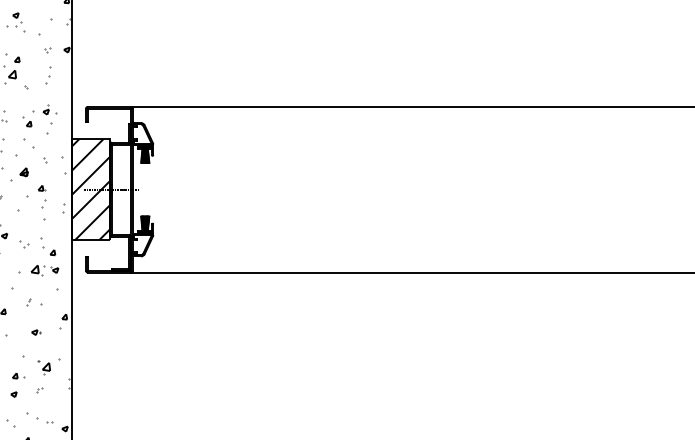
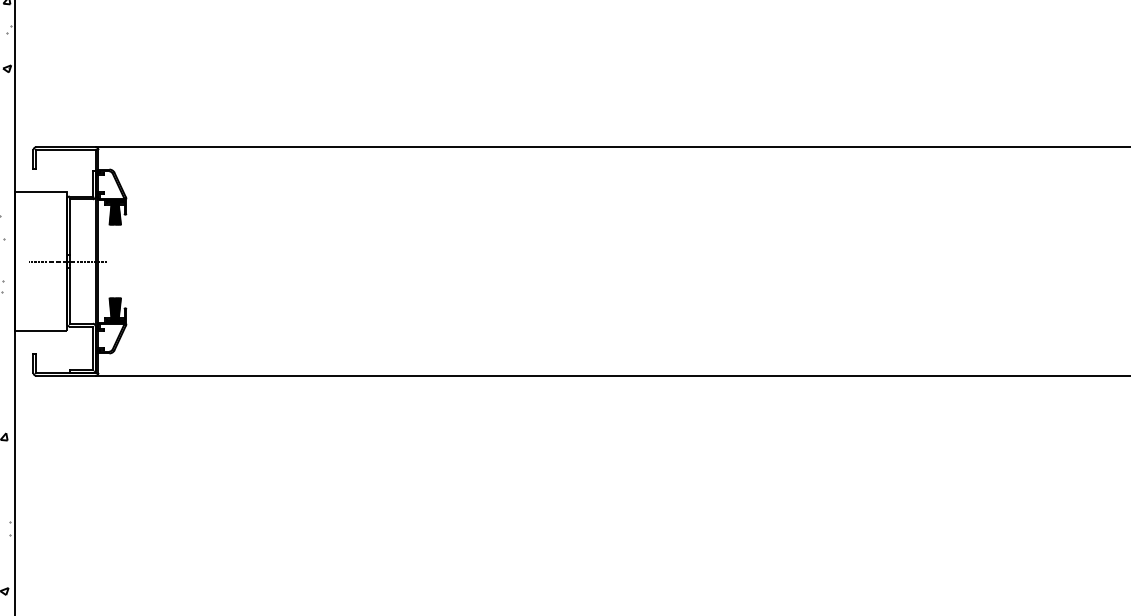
hatch: (91, 189) -> (40, 261), removed

